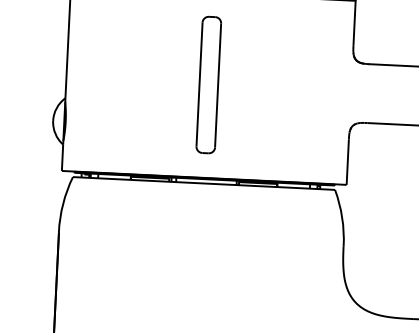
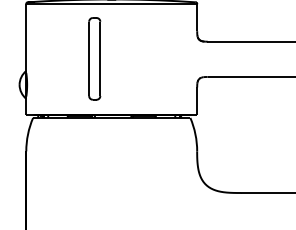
part: (208, 84) -> (94, 58), moved

